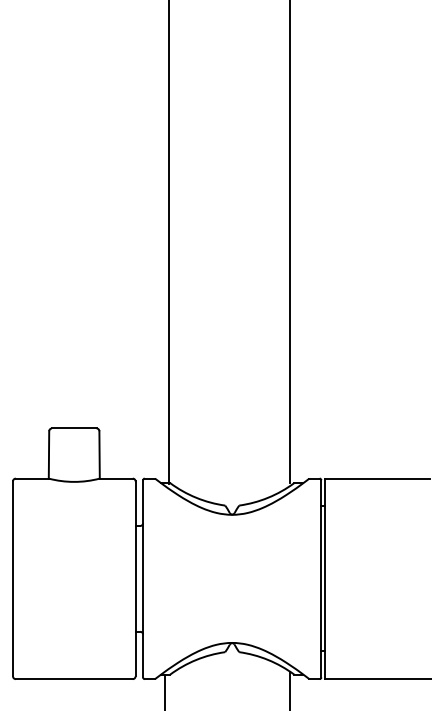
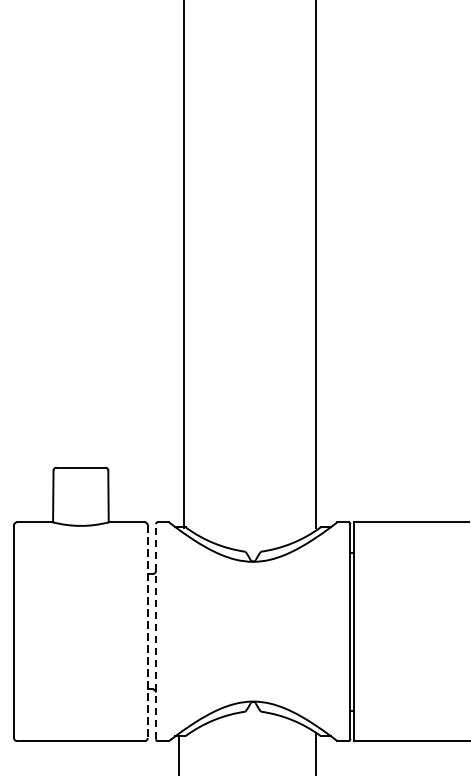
line: (143, 578) -> (156, 631), solid -> dashed
line: (135, 579) -> (147, 632), solid -> dashed

